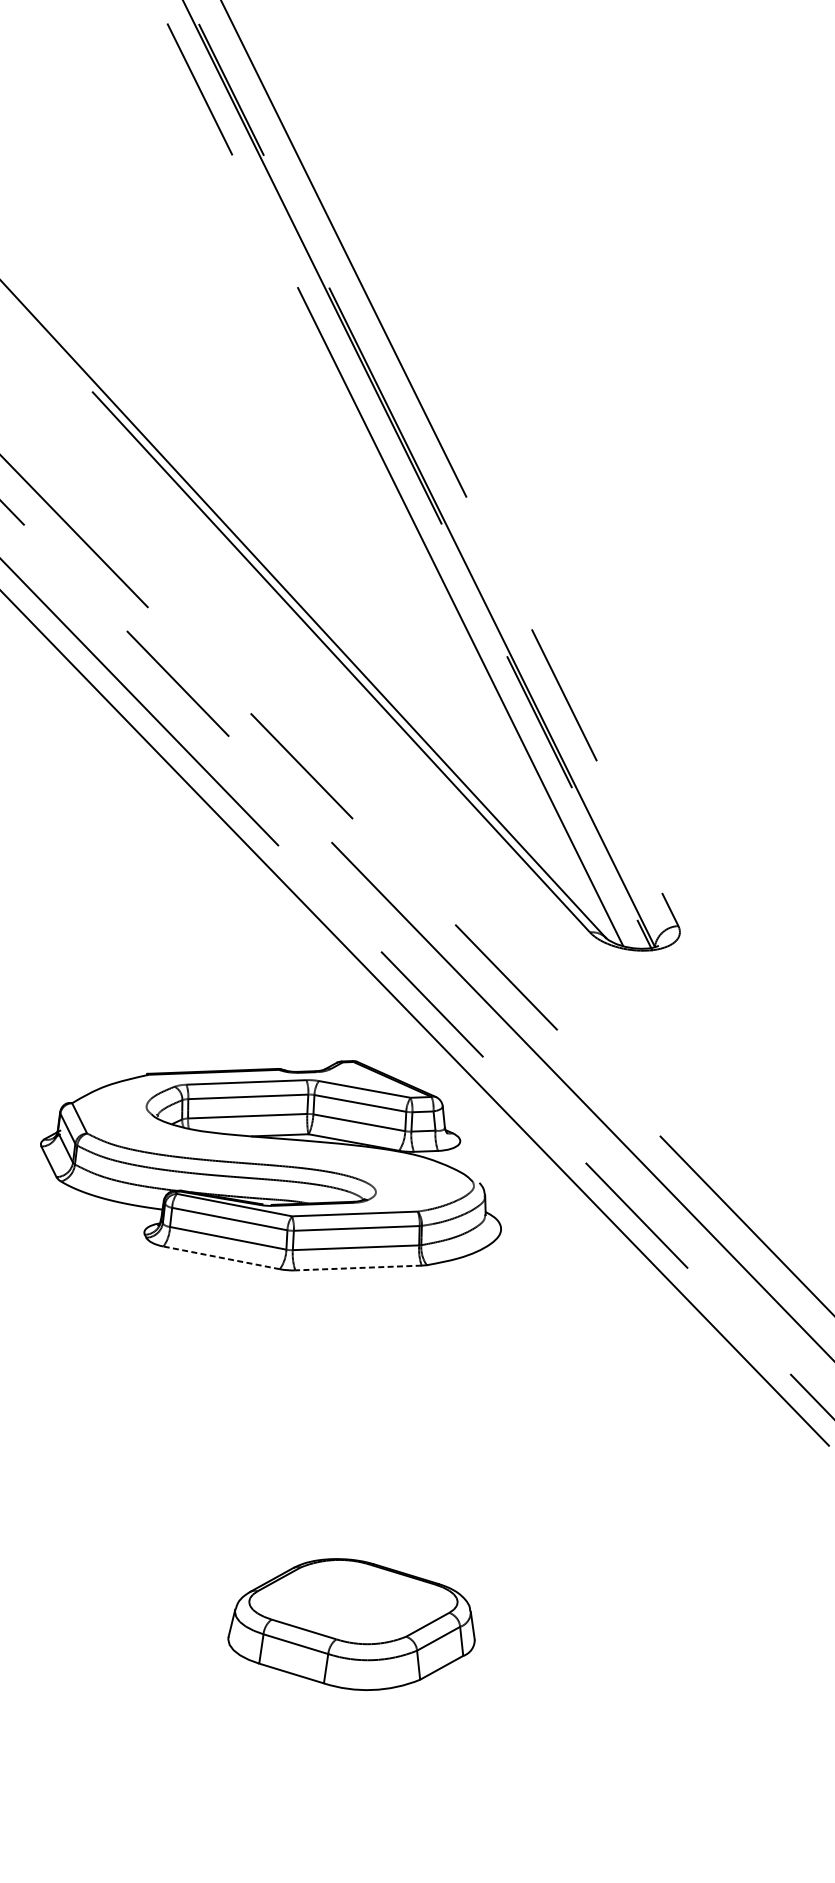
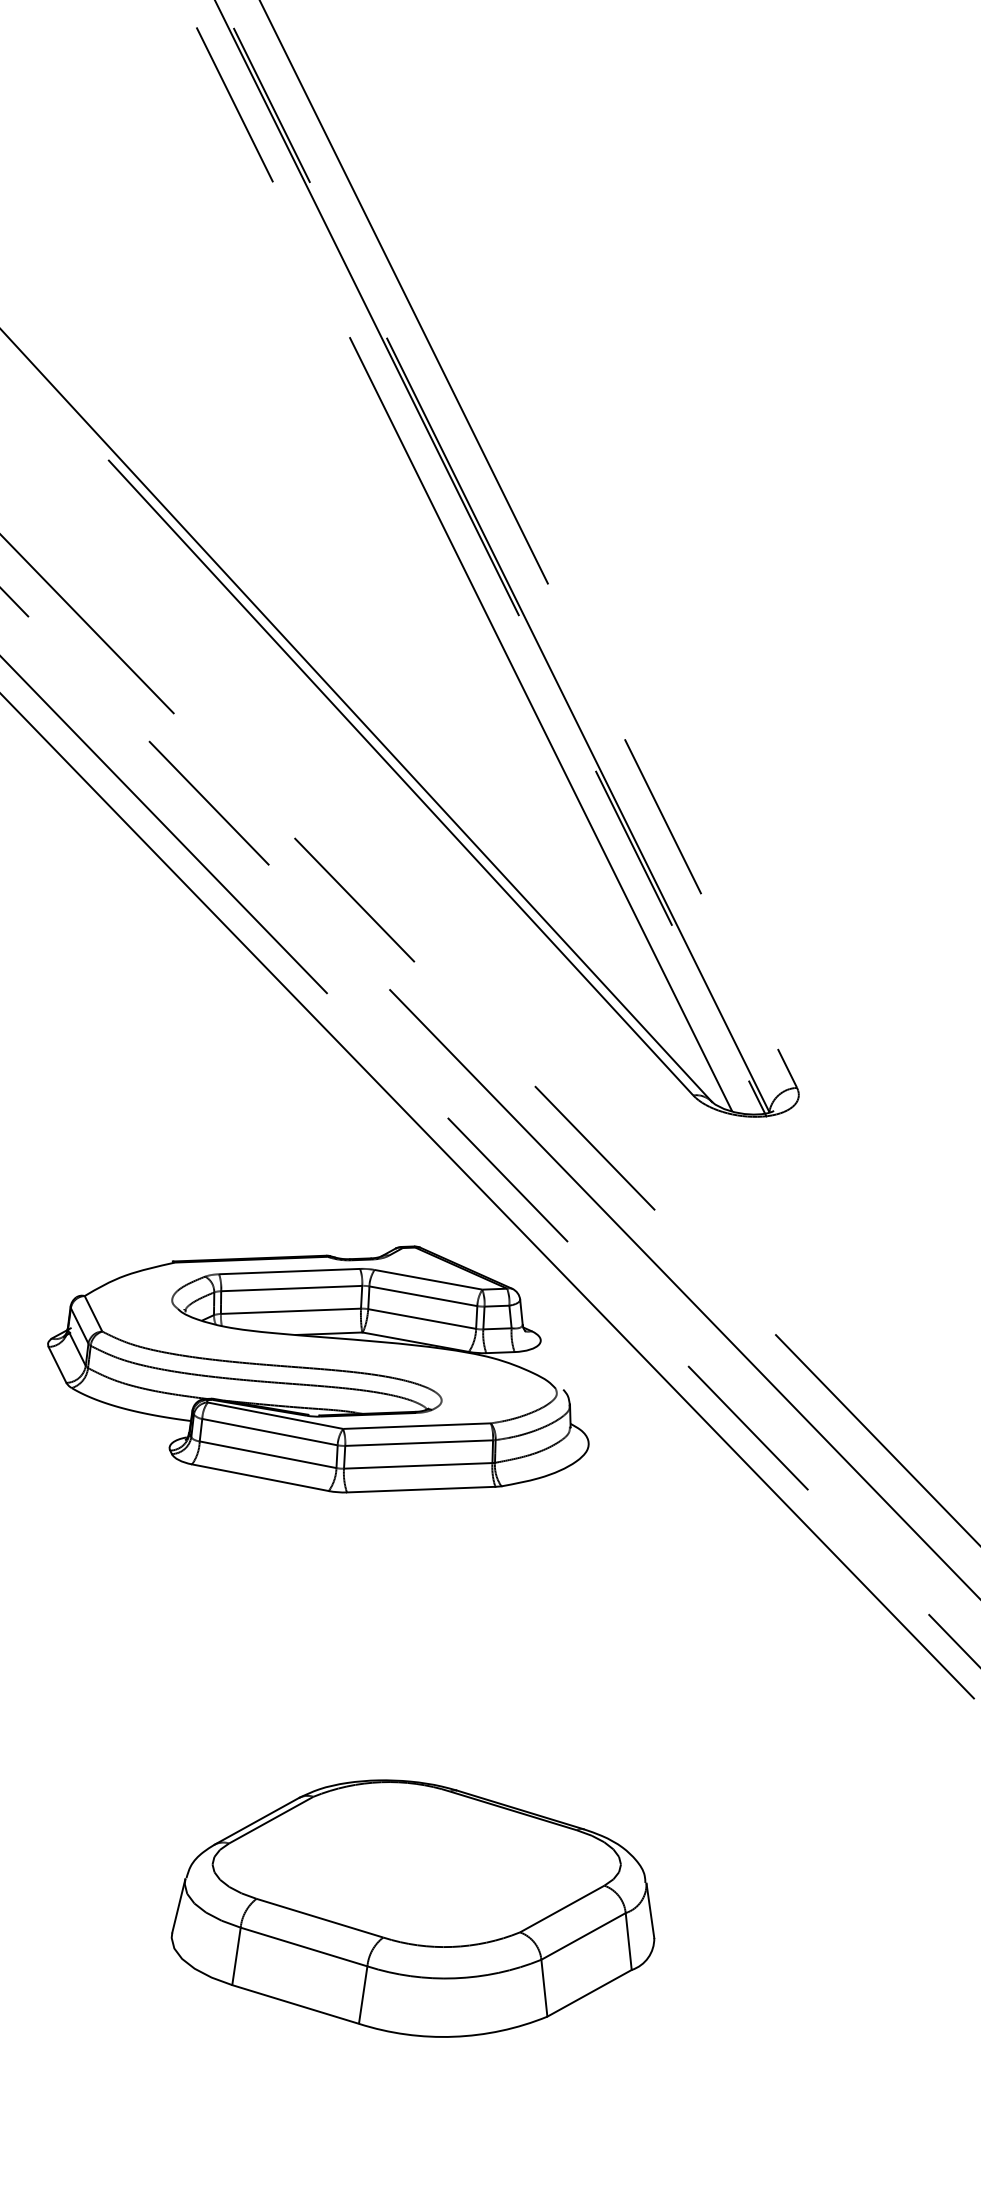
line: (221, 1257) -> (260, 1477), dashed -> solid
line: (357, 1267) -> (420, 1489), dashed -> solid
part: (351, 1624) -> (412, 1908), size x1.67

